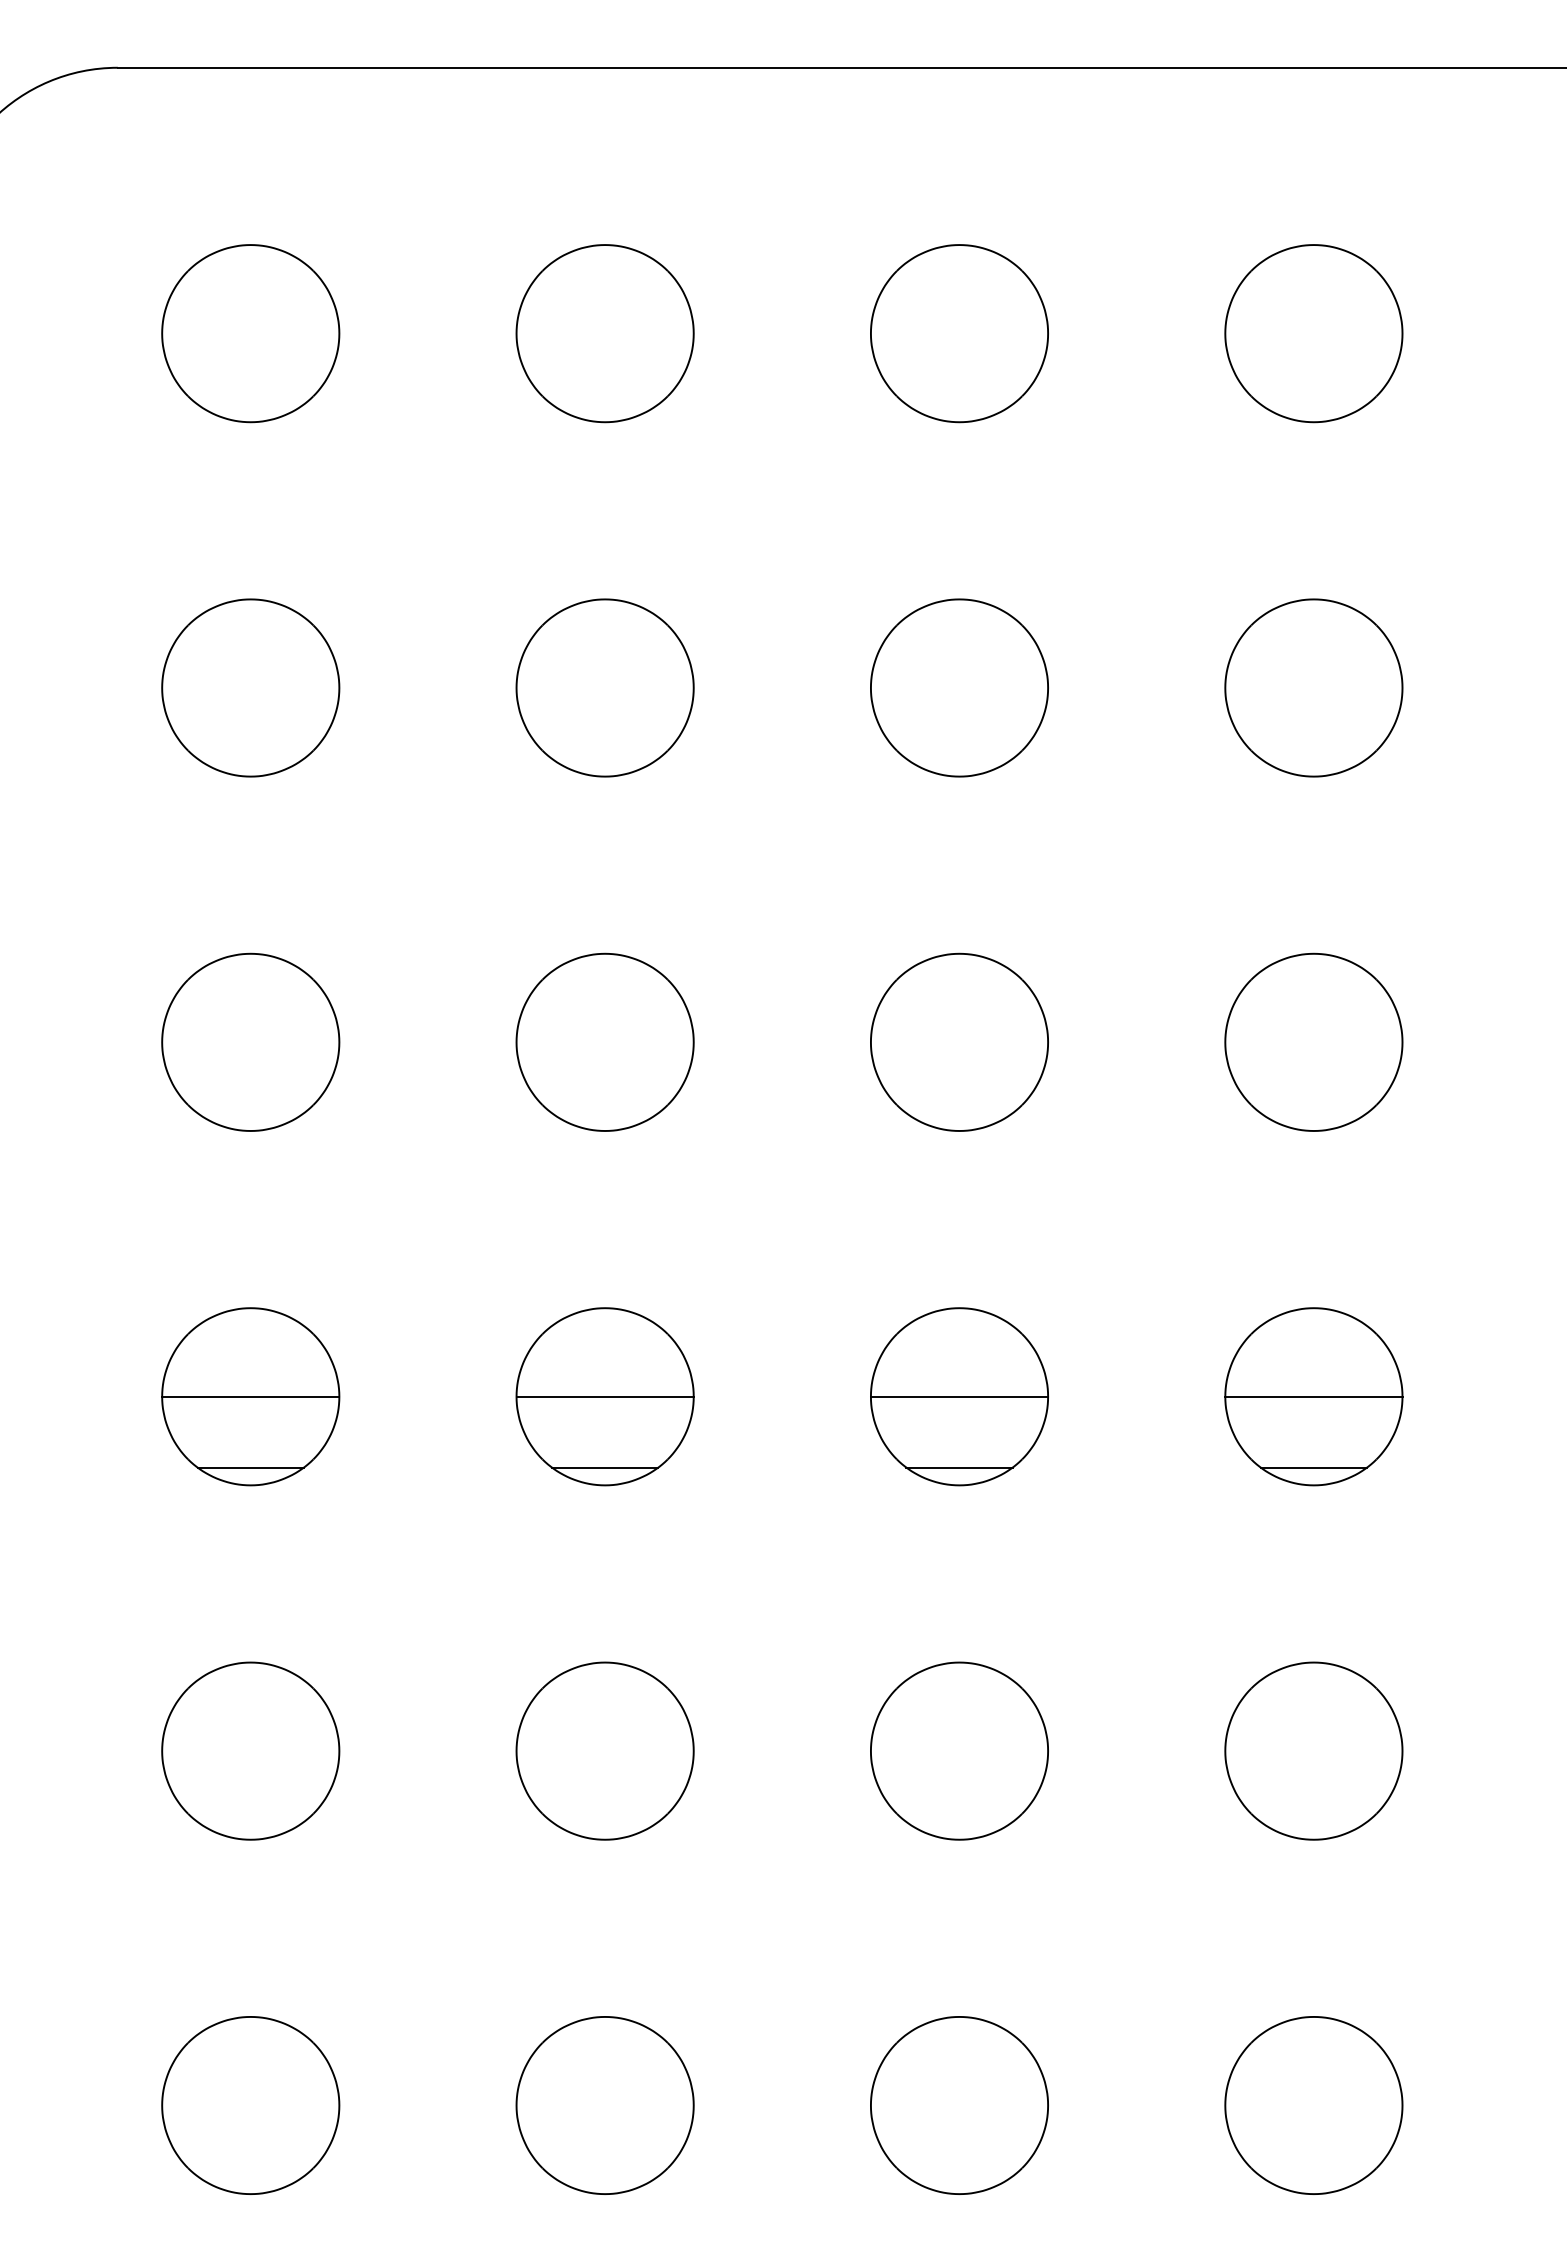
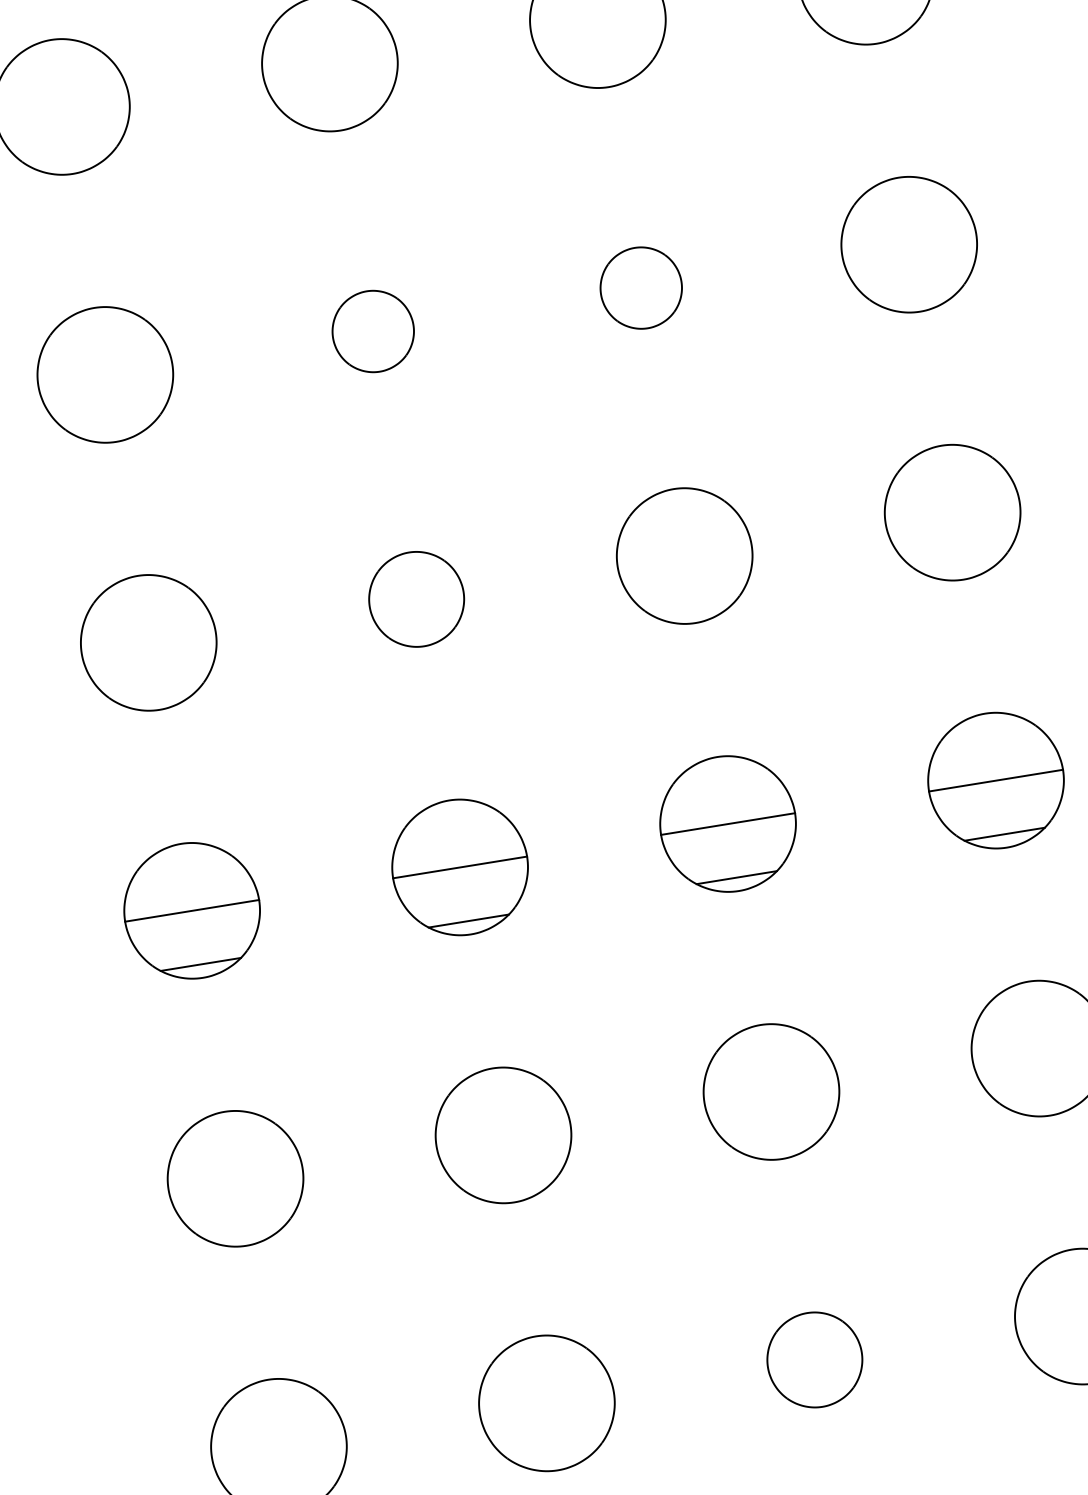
part: (604, 687) -> (372, 331), size x0.6
part: (959, 687) -> (641, 287), size x0.6
part: (604, 1041) -> (416, 598), size x0.7
part: (959, 2105) -> (814, 1359), size x0.7

